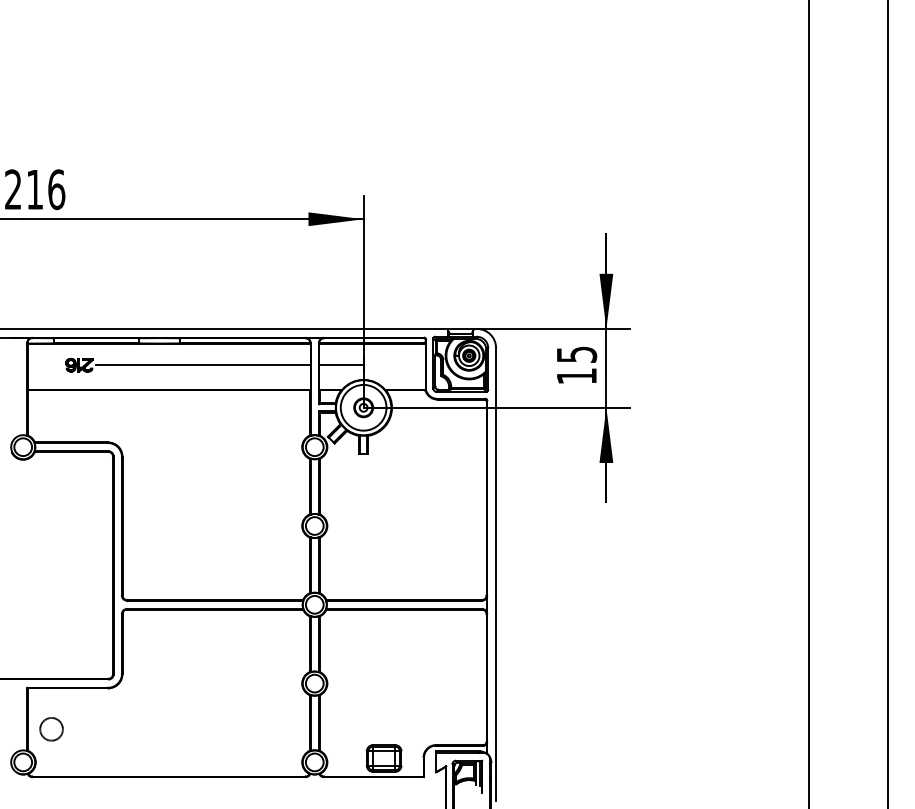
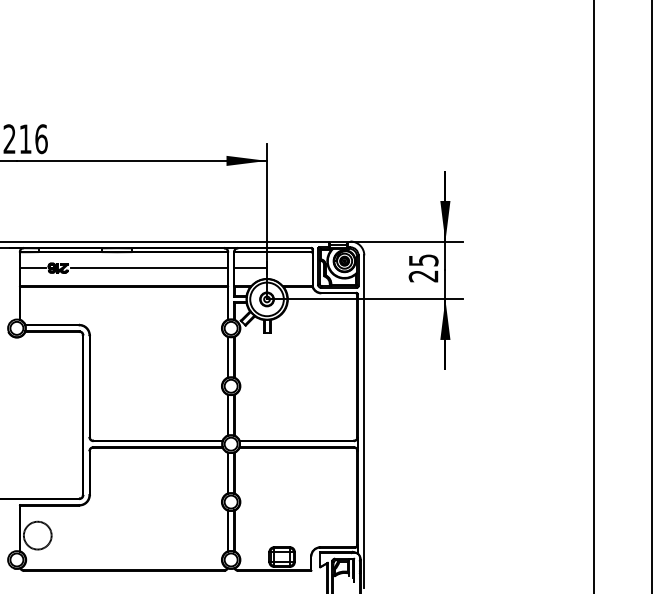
line: (44, 365) -> (32, 268), added
text: (576, 376) -> (423, 276), 15 -> 25
circle: (51, 729) -> (37, 535), size x1.67

